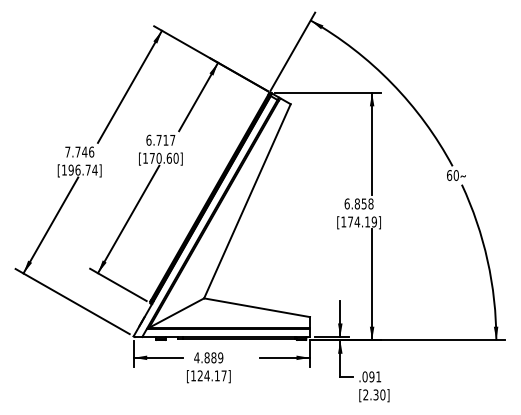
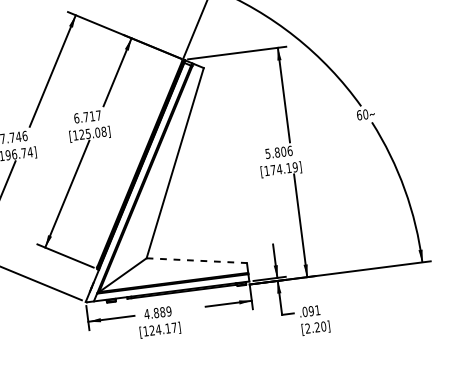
text: (163, 157) -> (92, 132), [170.60] -> [125.08]
text: (358, 203) -> (278, 152), 6.858 -> 5.806
line: (257, 307) -> (197, 260), solid -> dashed
text: (375, 395) -> (316, 327), [2.30] -> [2.20]

